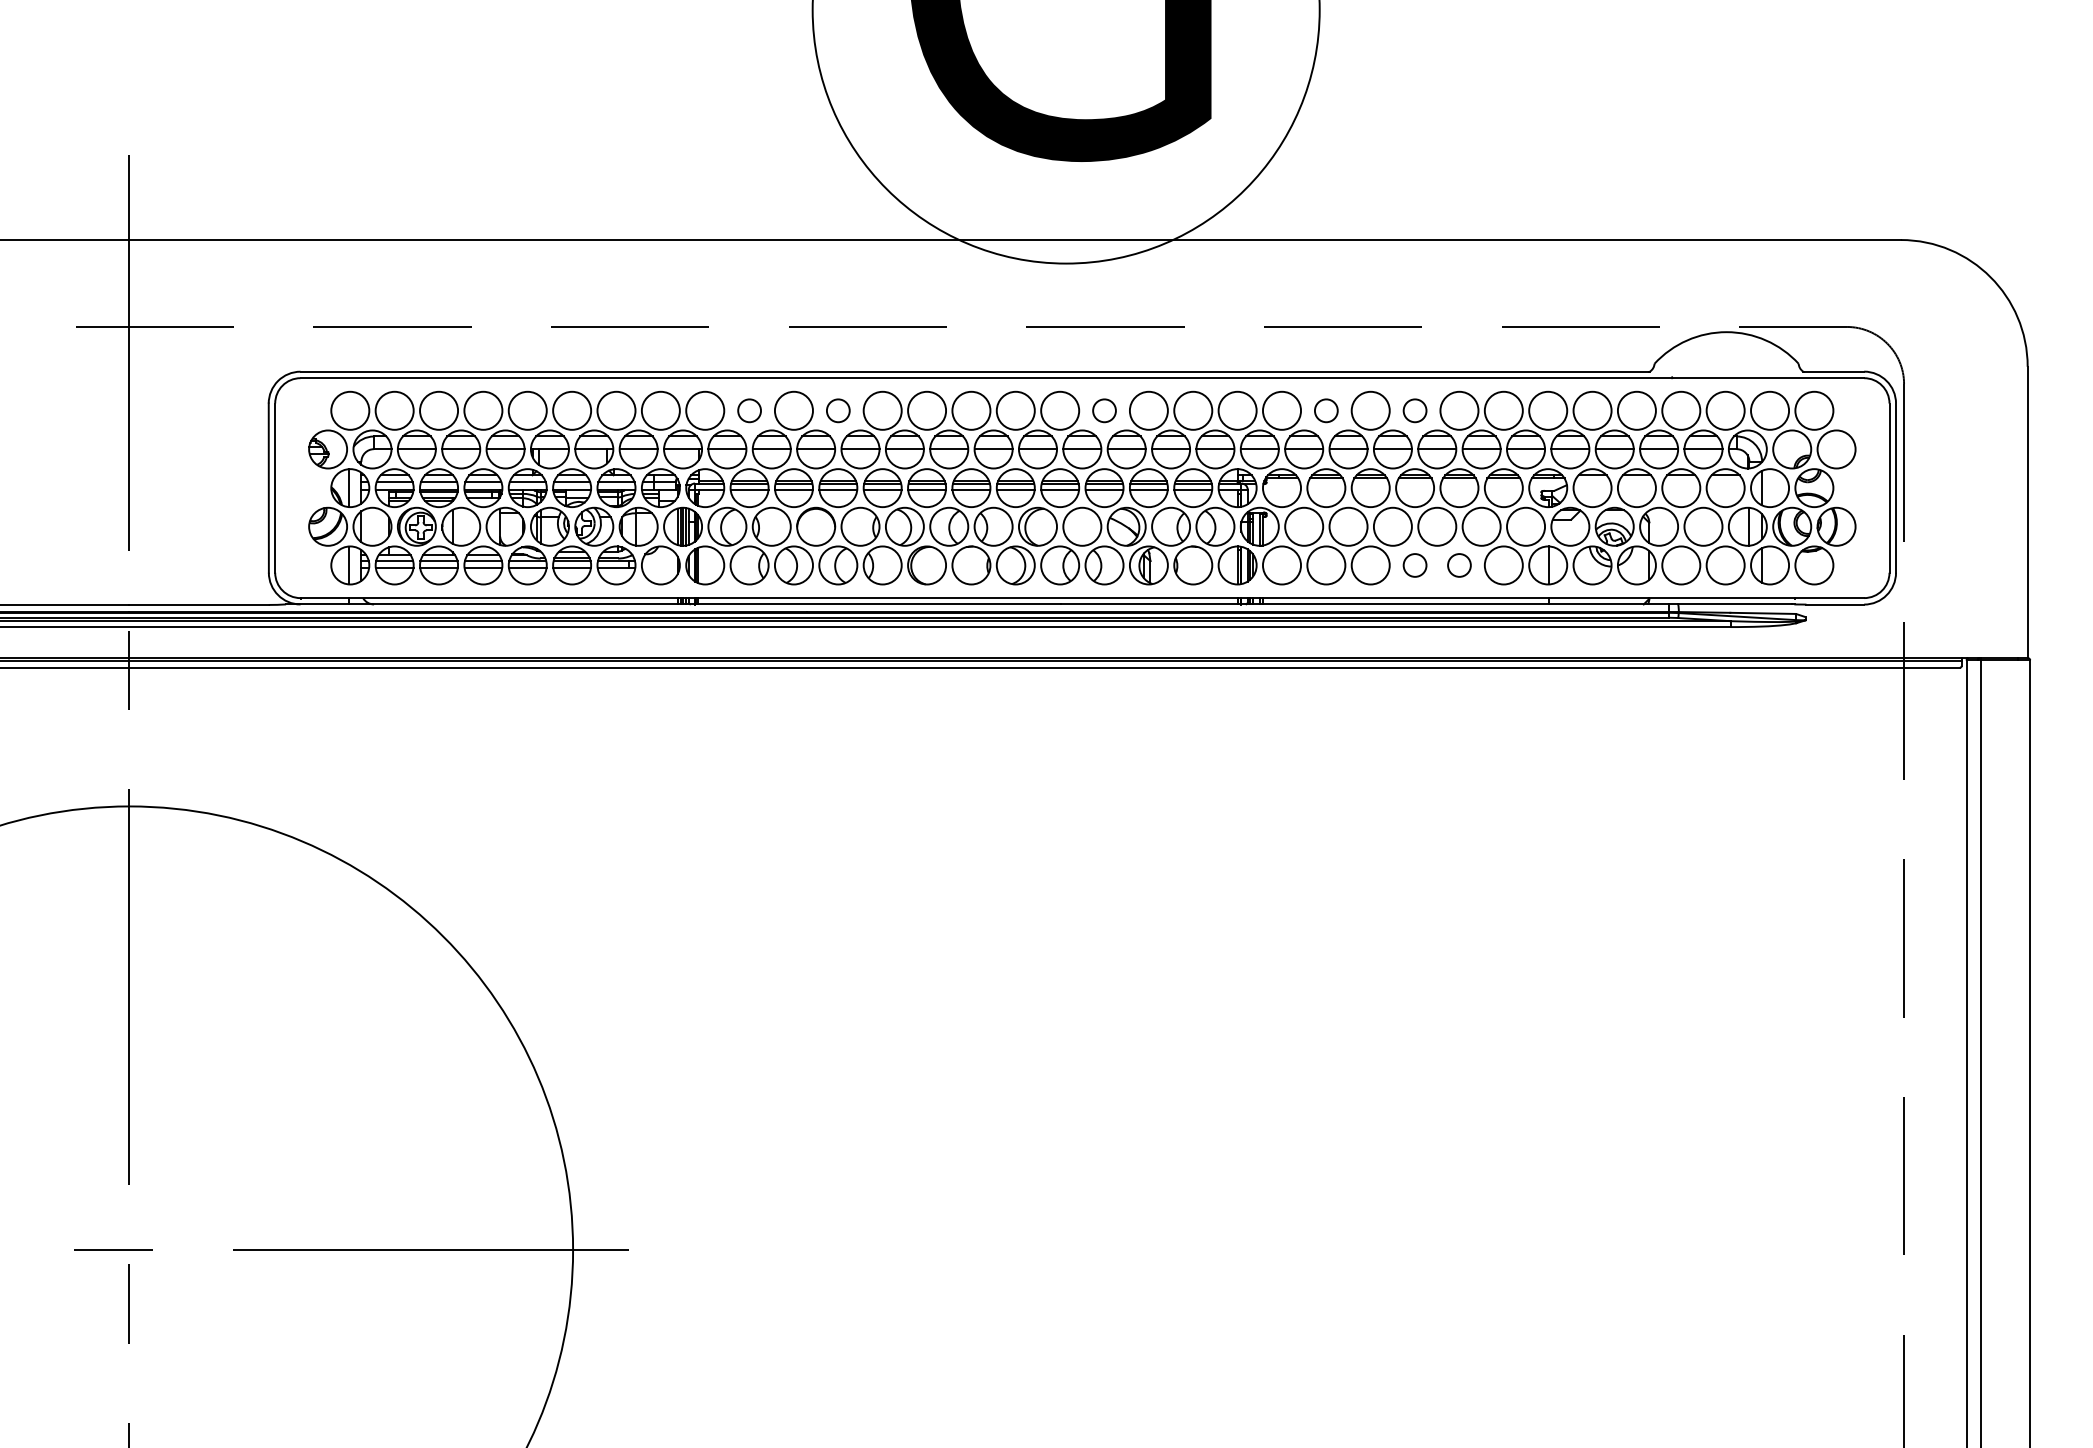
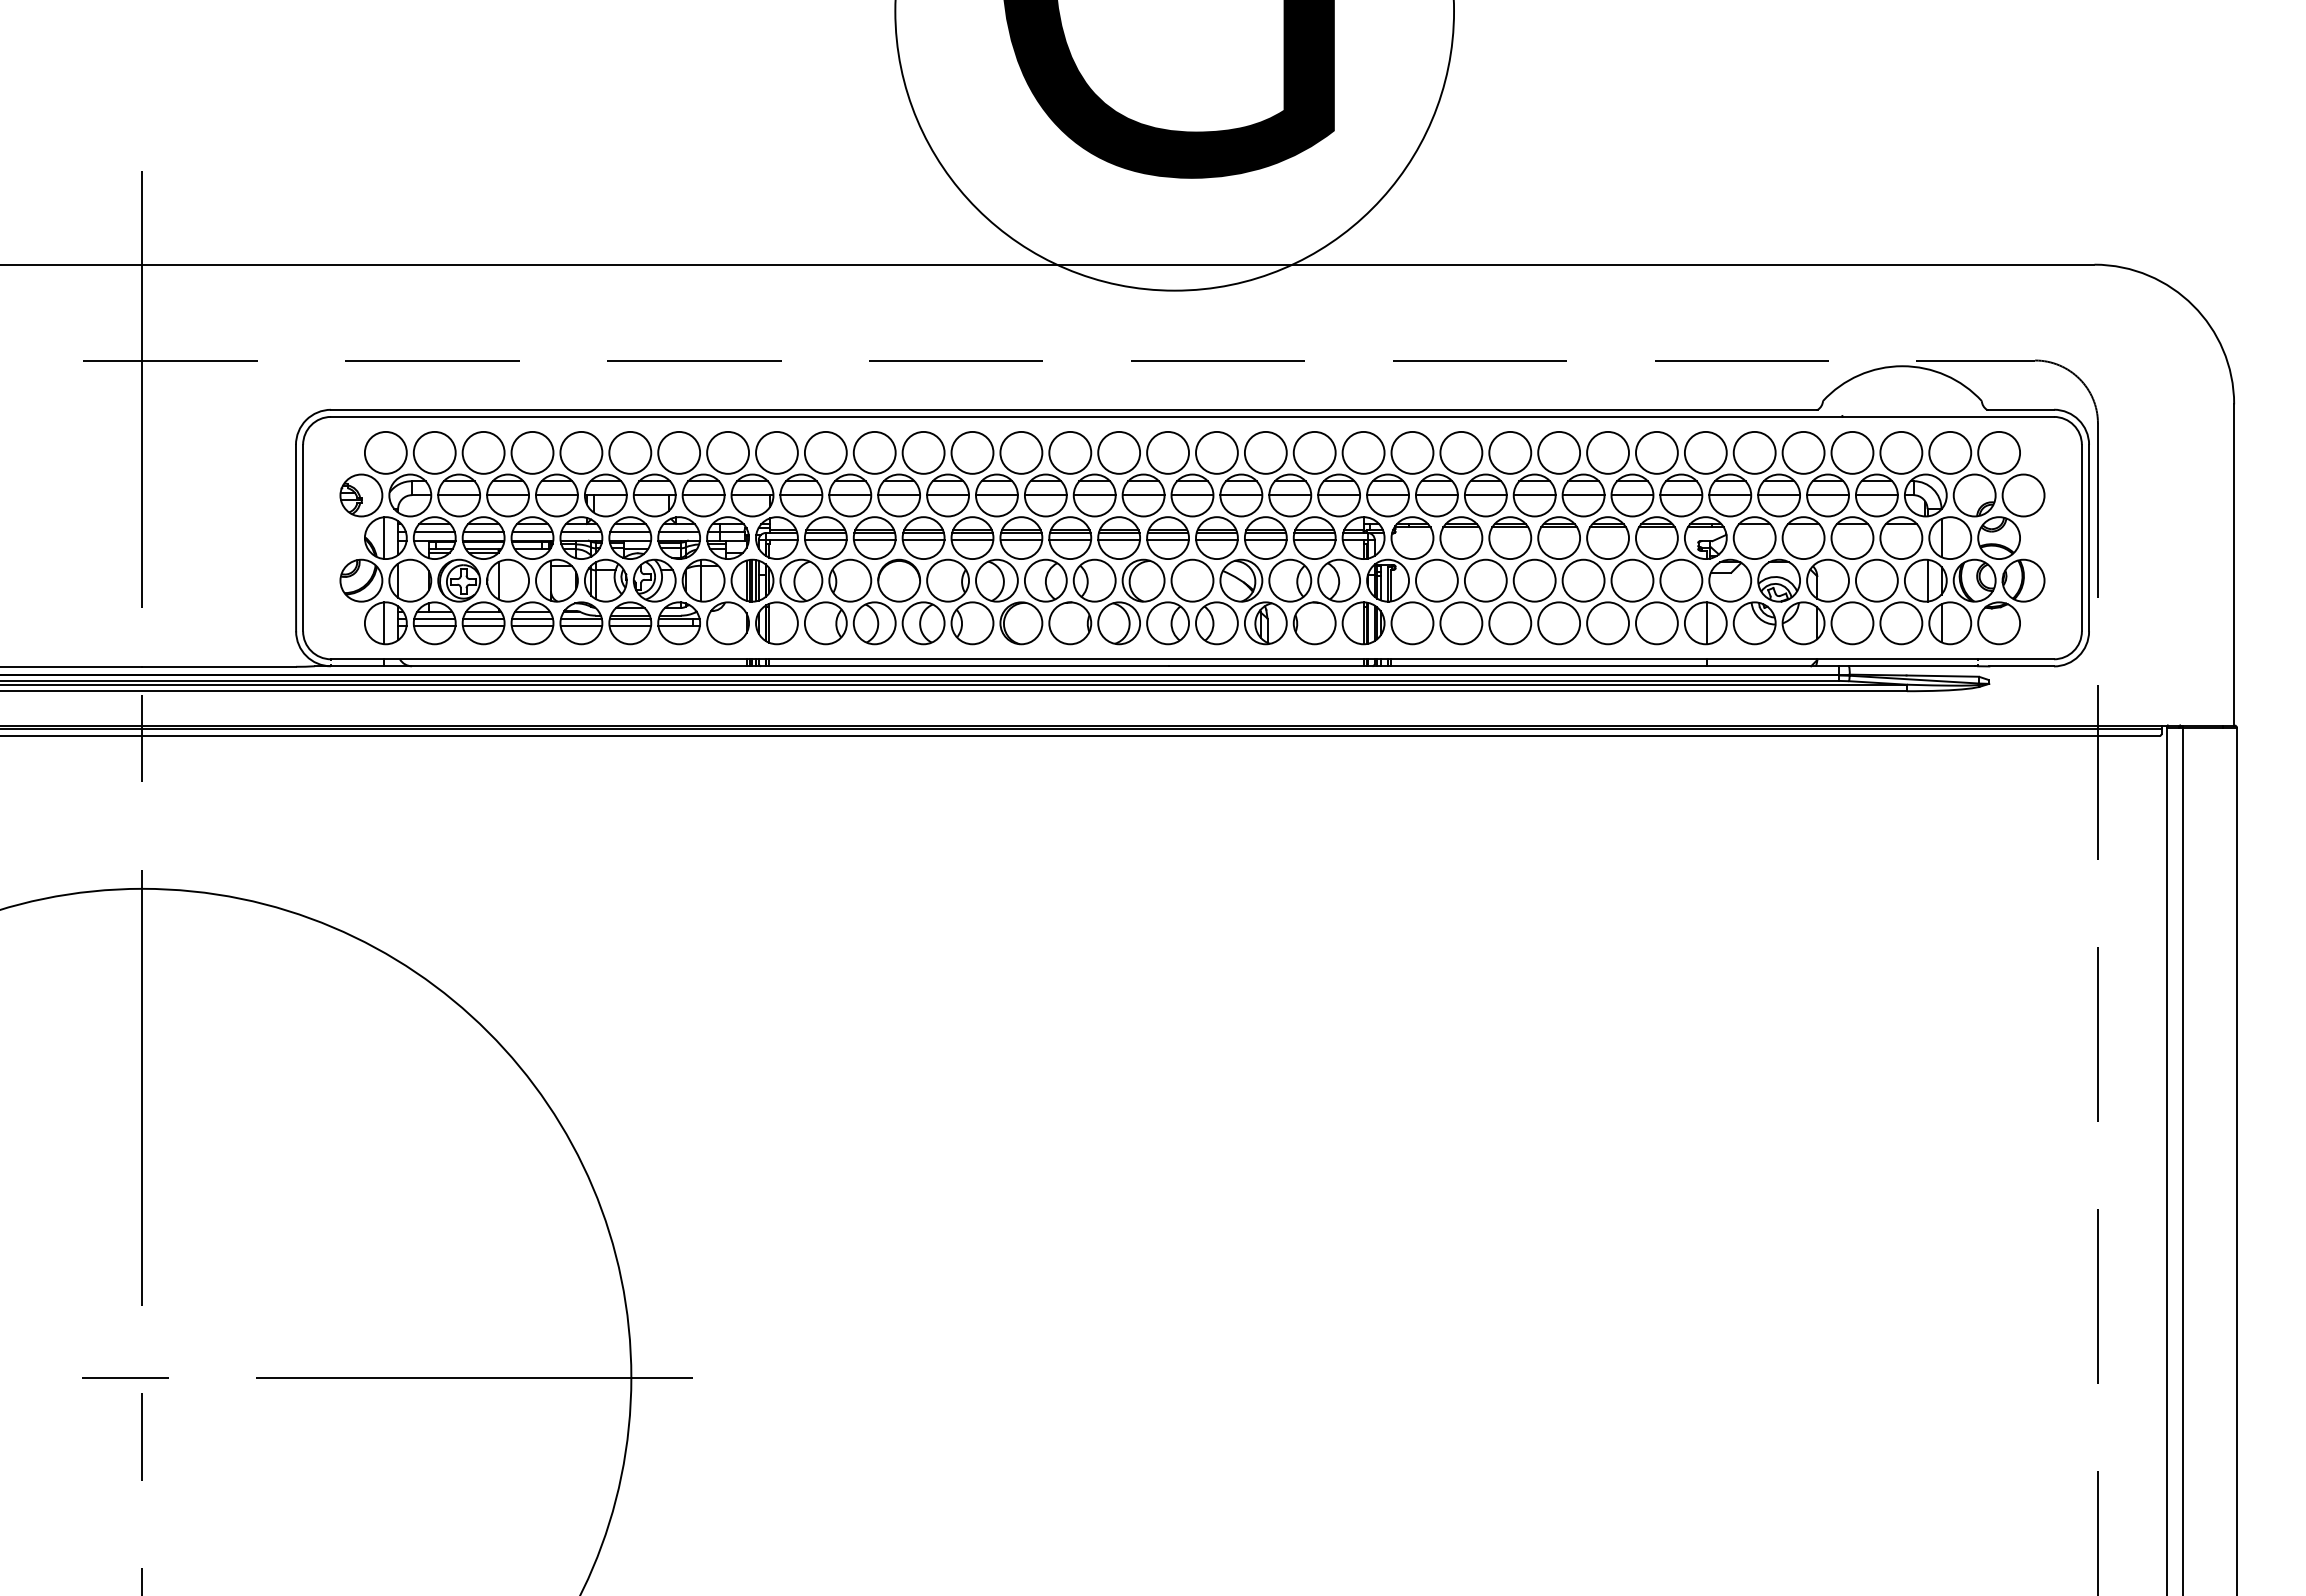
circle: (749, 410) -> (825, 452), size x1.67
circle: (838, 410) -> (923, 452), size x1.67
circle: (1104, 410) -> (1216, 452), size x1.67
circle: (1326, 410) -> (1461, 452), size x1.67
circle: (1415, 410) -> (1559, 452), size x1.67
circle: (1415, 565) -> (1559, 623), size x1.67
circle: (1459, 565) -> (1608, 623), size x1.67

